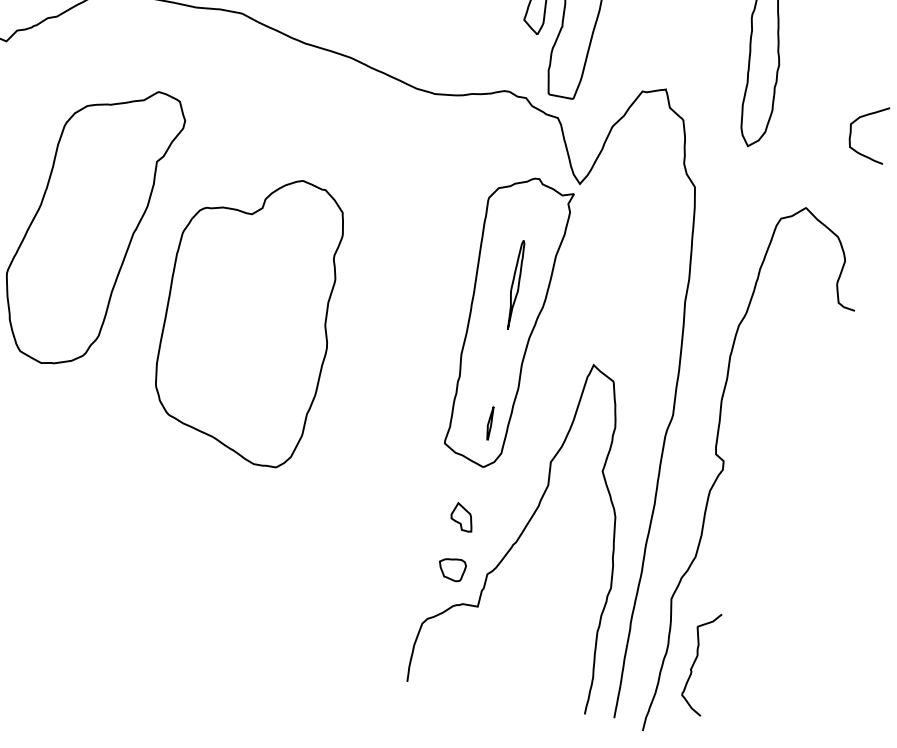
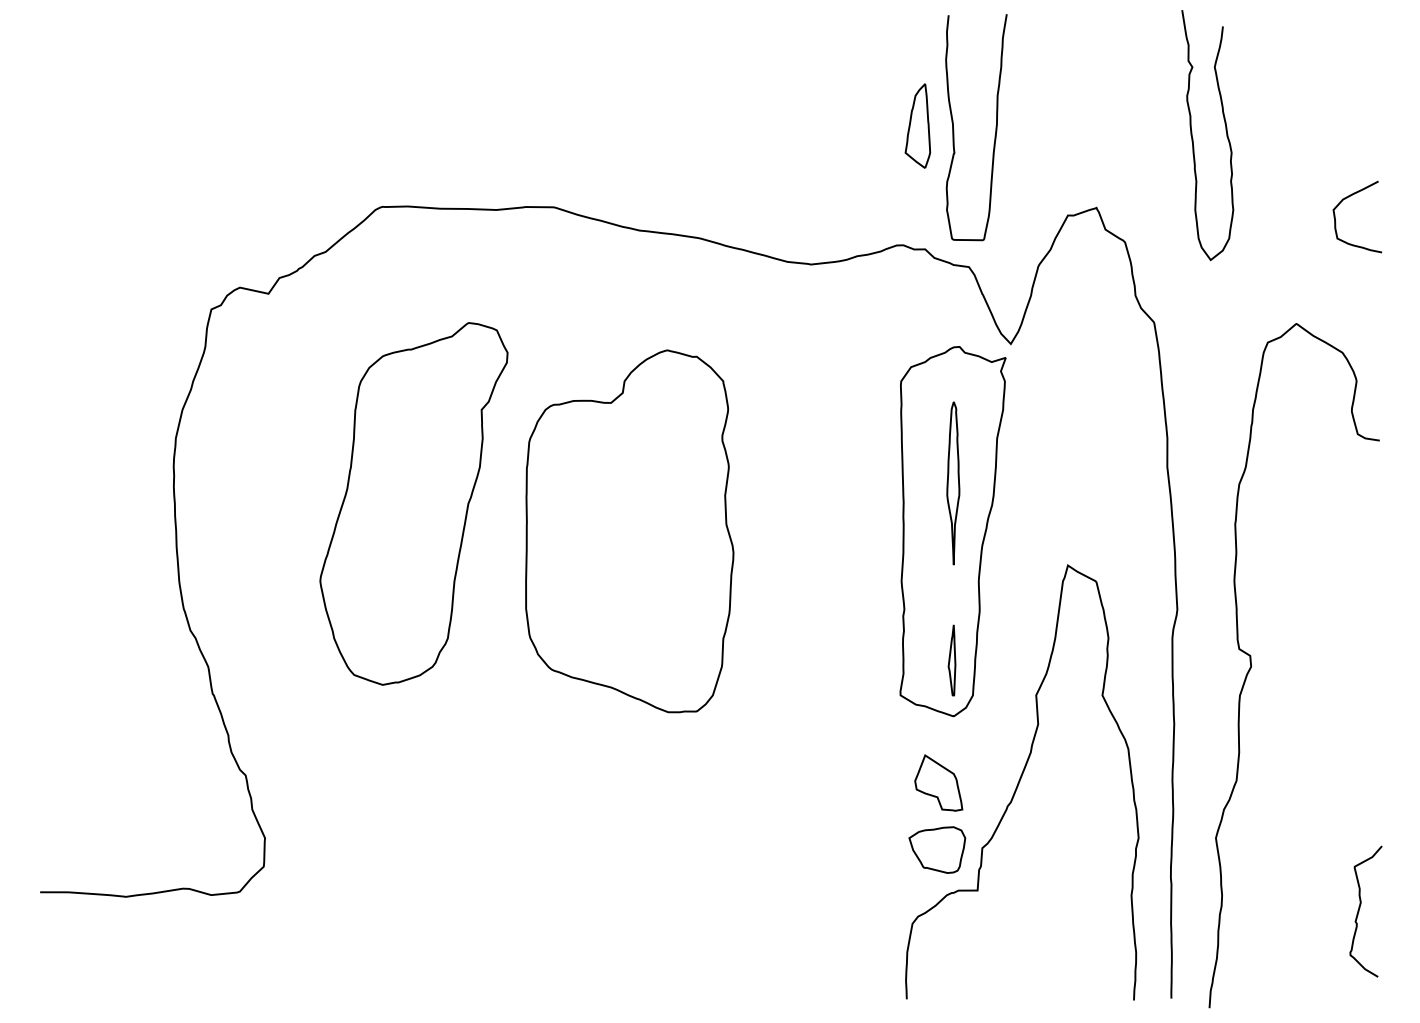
part: (515, 285) -> (953, 483), size x1.43
part: (248, 317) -> (629, 531), moved
part: (489, 423) -> (951, 660), size x1.67
part: (462, 516) -> (938, 782), size x1.67
part: (452, 569) -> (937, 849), size x1.67
curve: (696, 660) -> (1360, 908), moved

